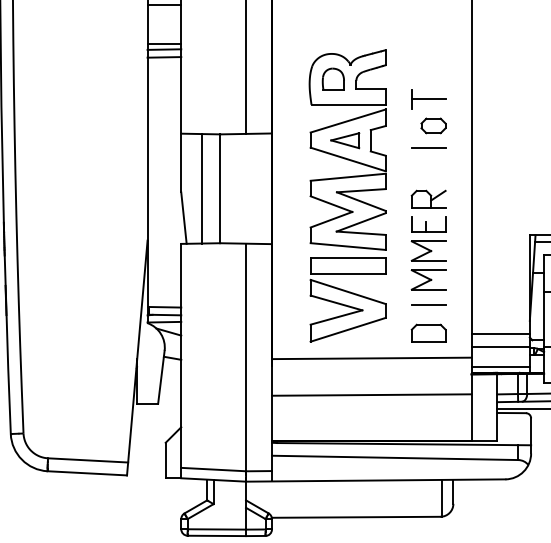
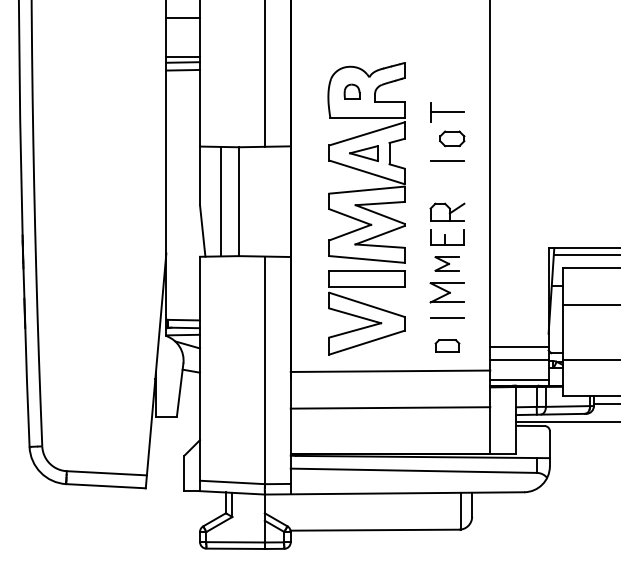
part: (332, 78) -> (351, 91), size x0.7
part: (427, 250) -> (446, 263), size x0.7
part: (428, 332) -> (447, 345), size x0.7

